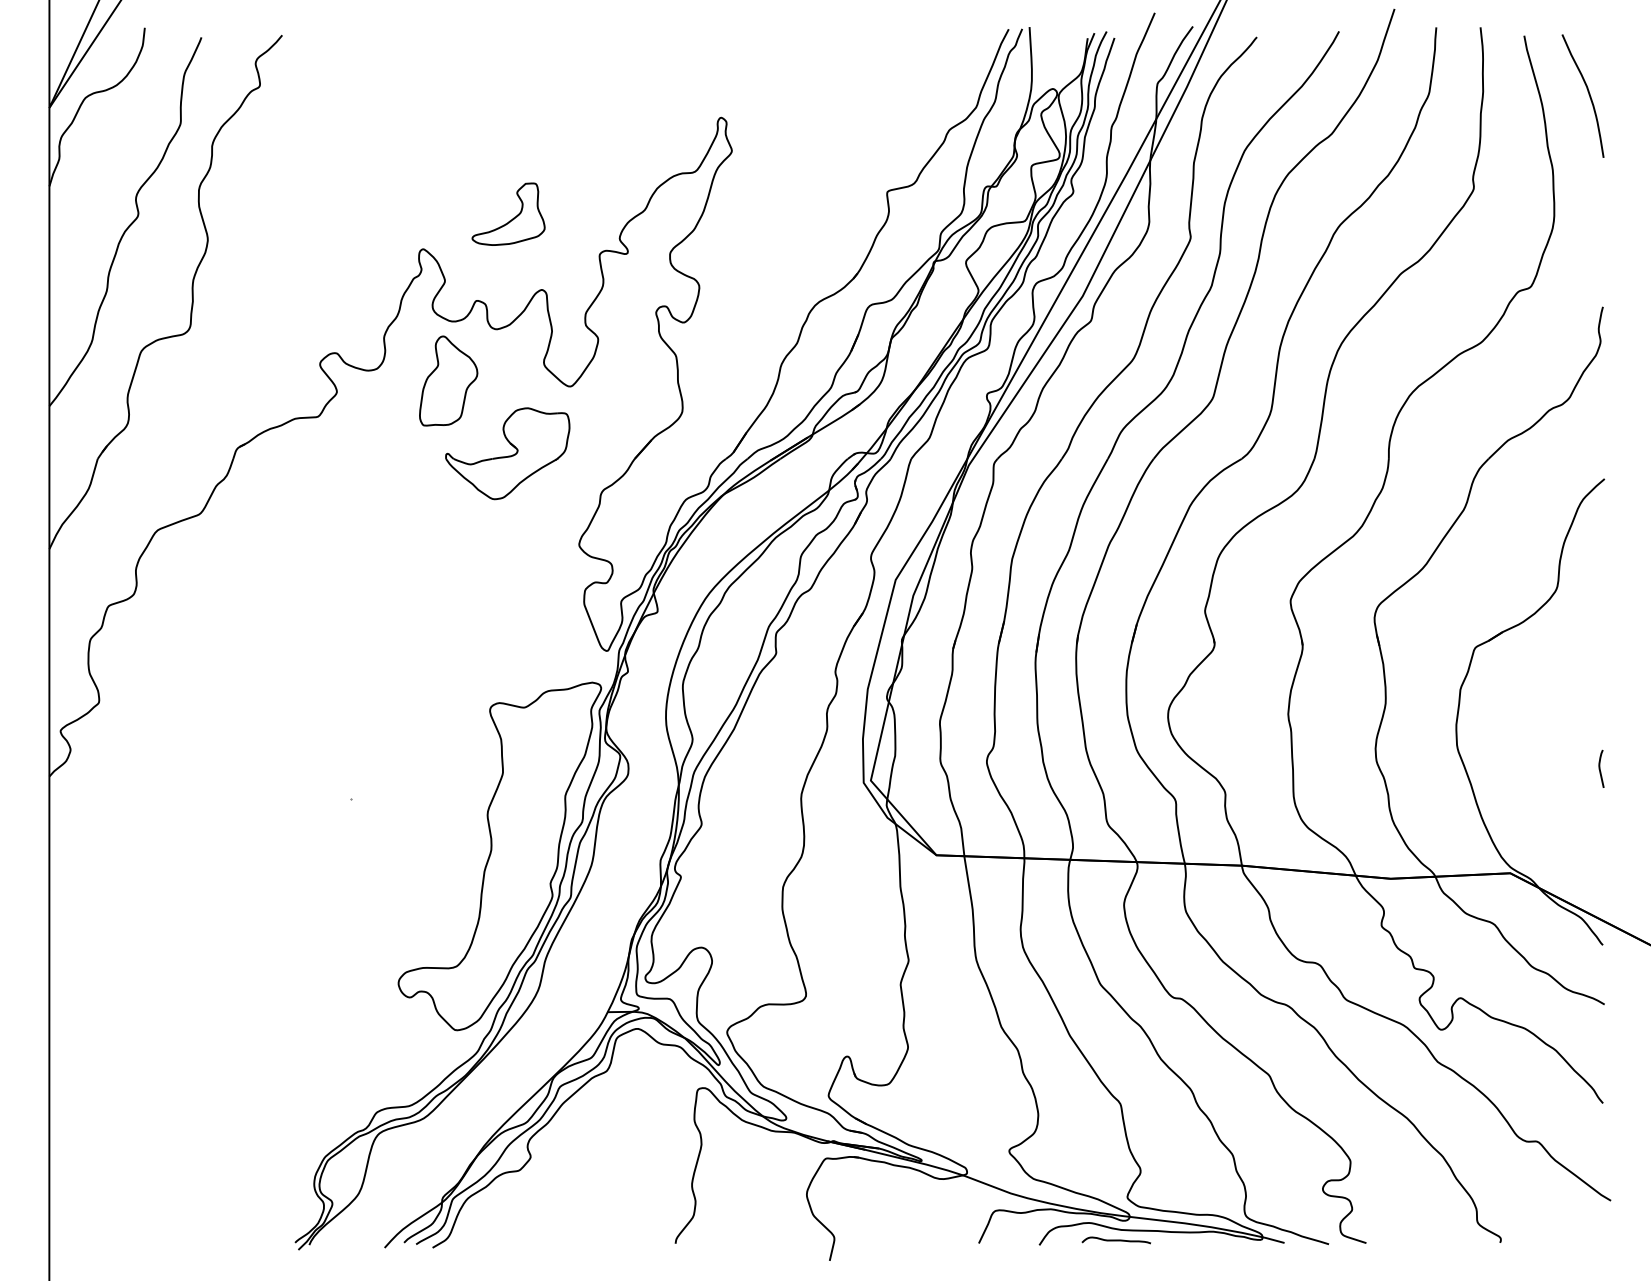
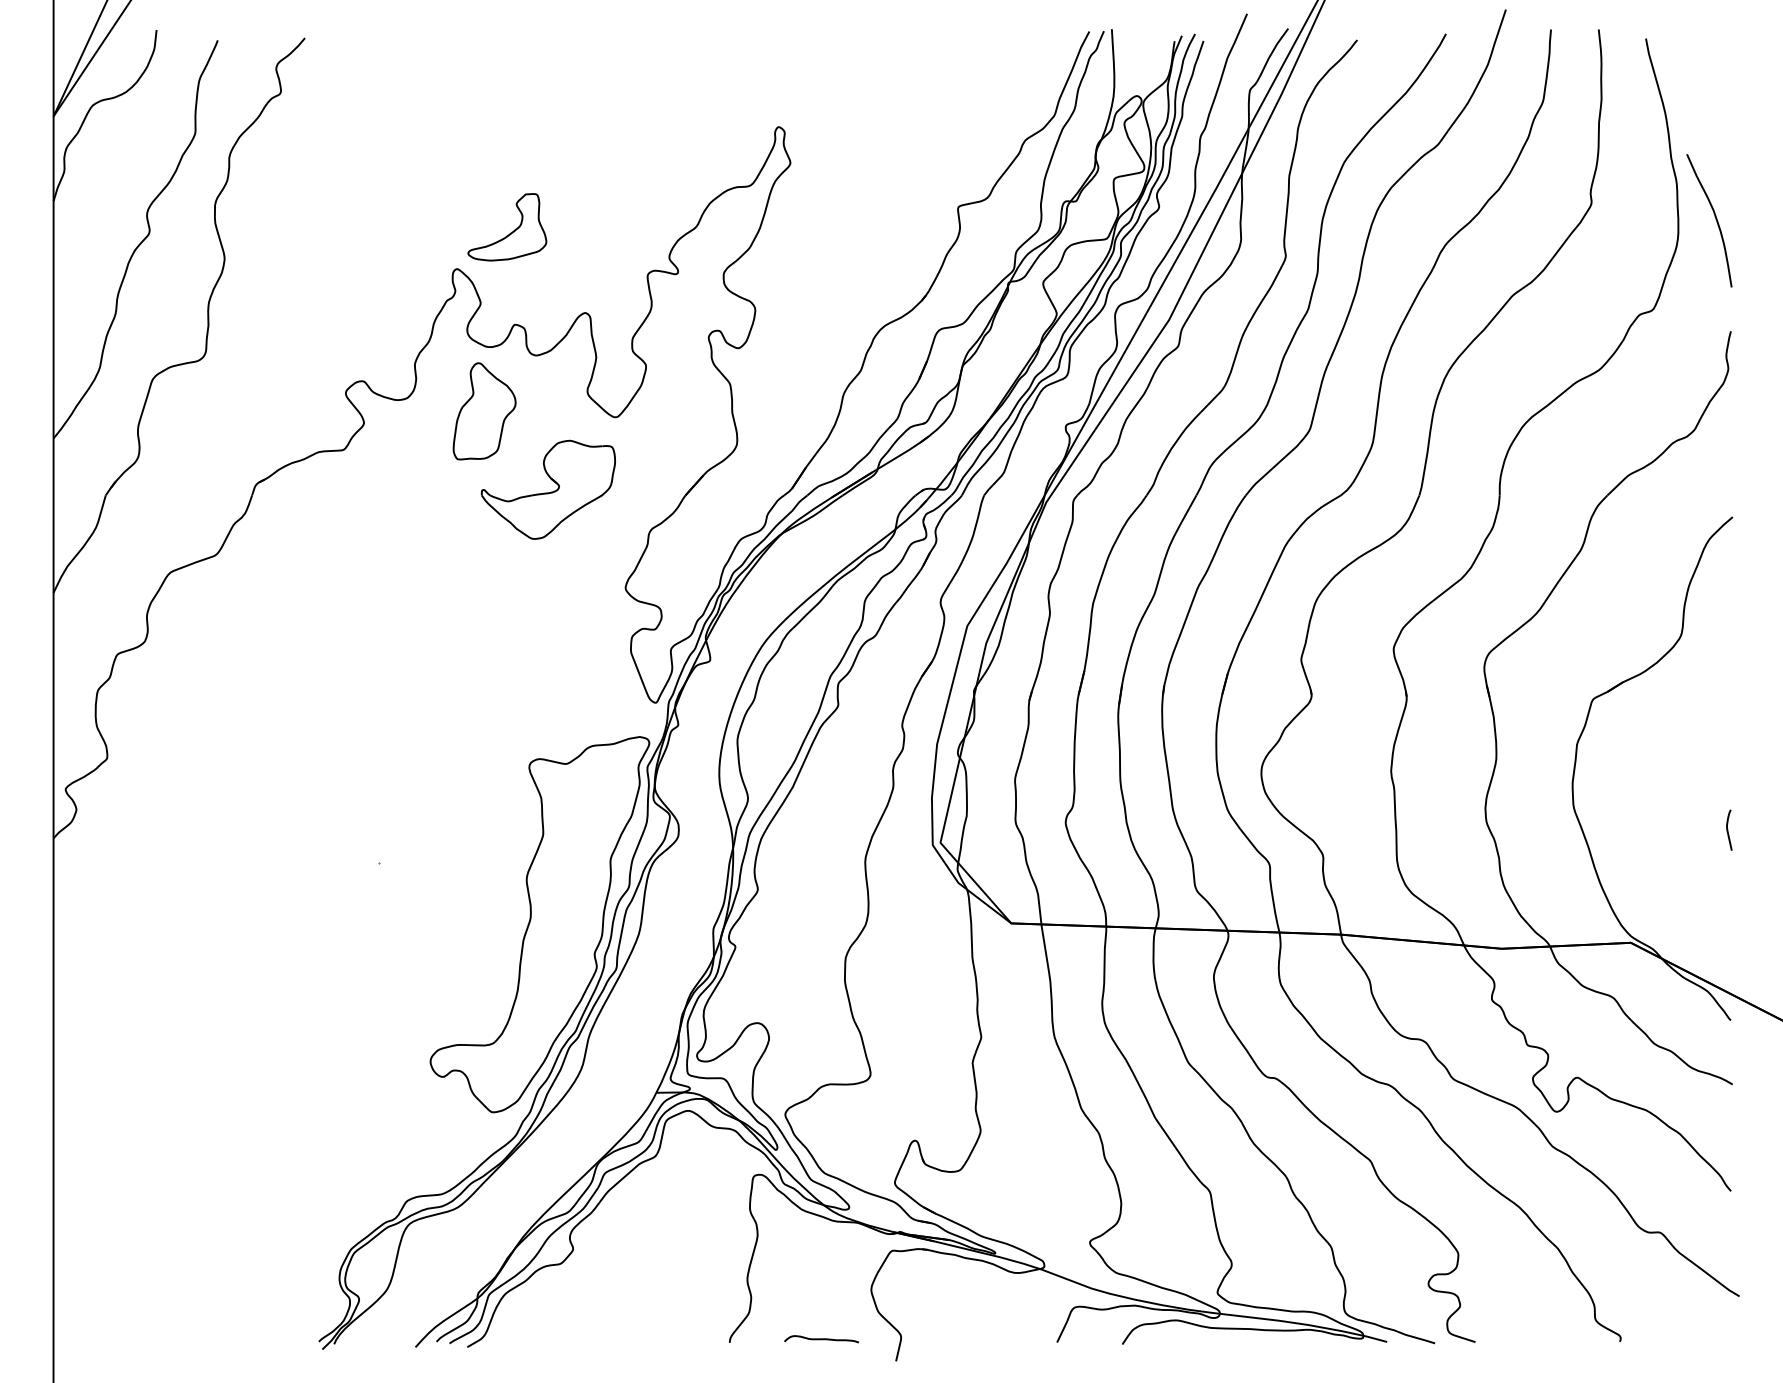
curve: (1588, 94) -> (1715, 219), moved
part: (508, 214) -> (507, 227), moved
curve: (1116, 1240) -> (821, 1339), moved

